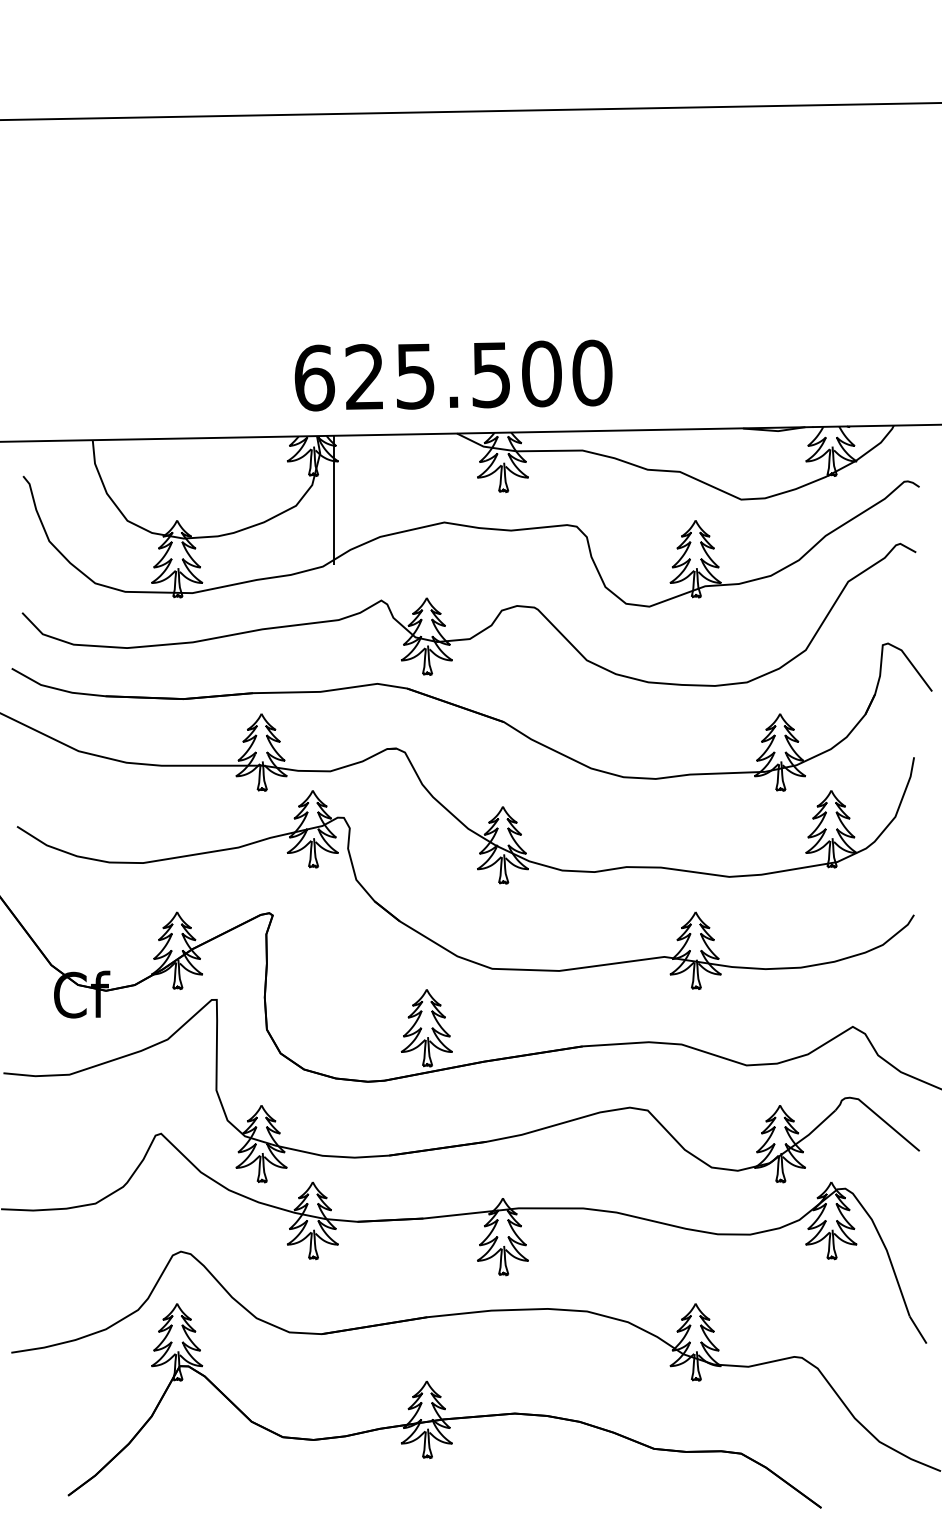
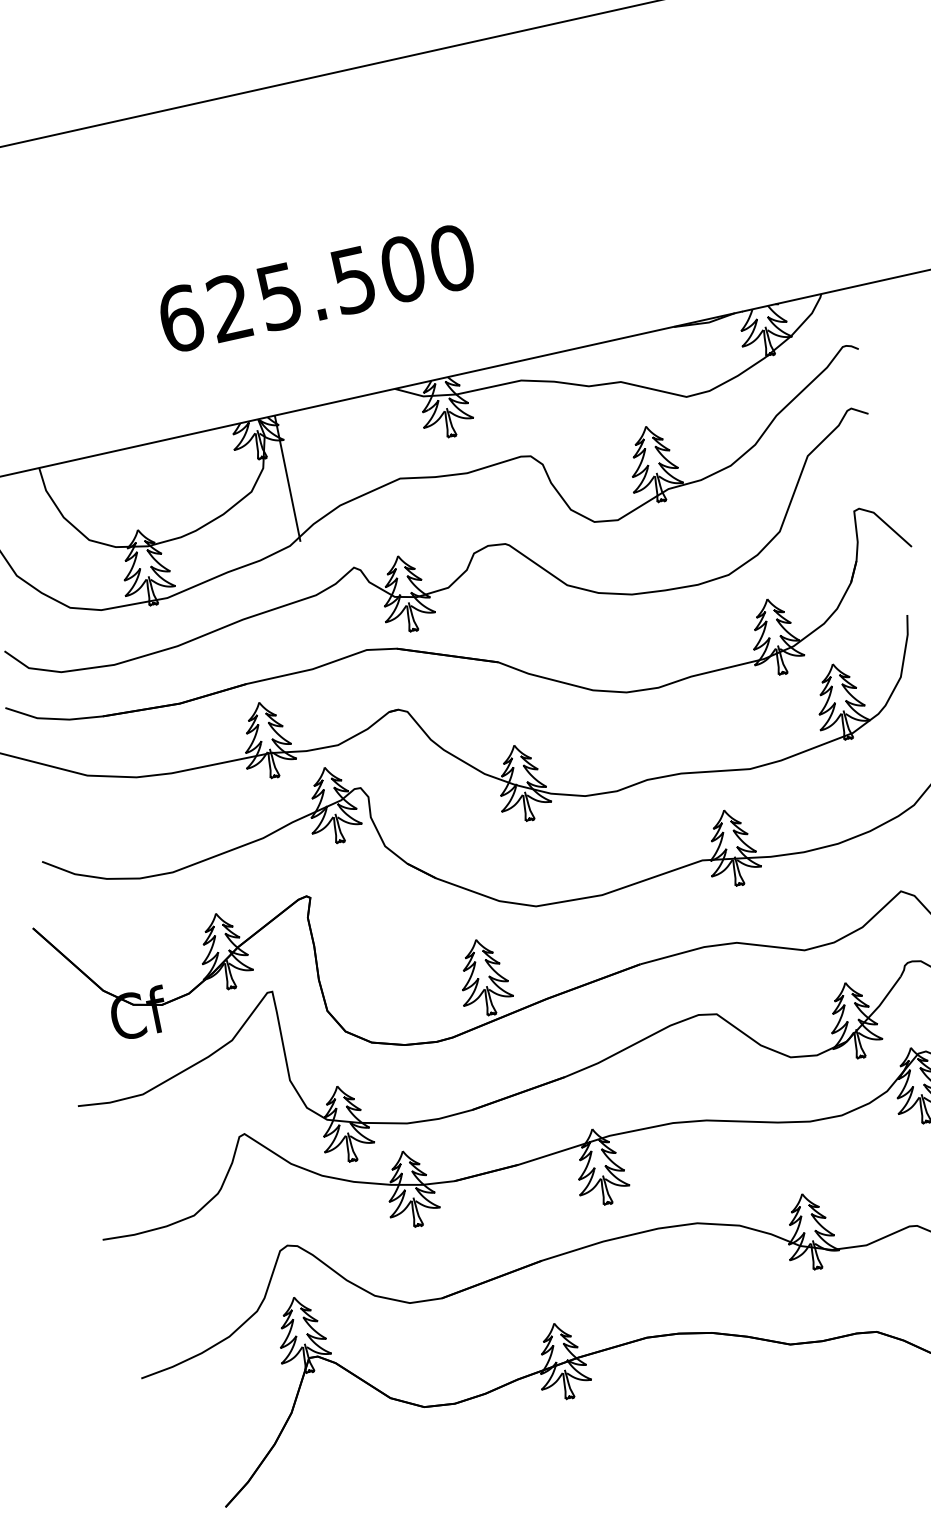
text: (453, 375) -> (316, 288), moved

